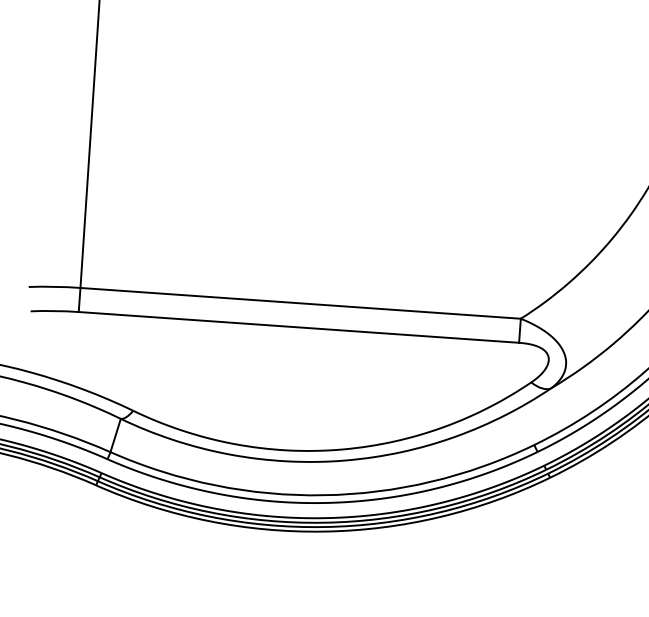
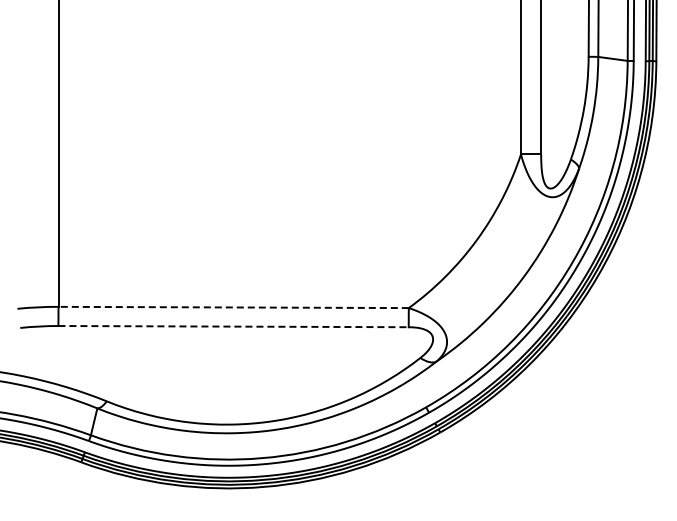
line: (300, 303) -> (233, 307), solid -> dashed
line: (300, 327) -> (234, 326), solid -> dashed

